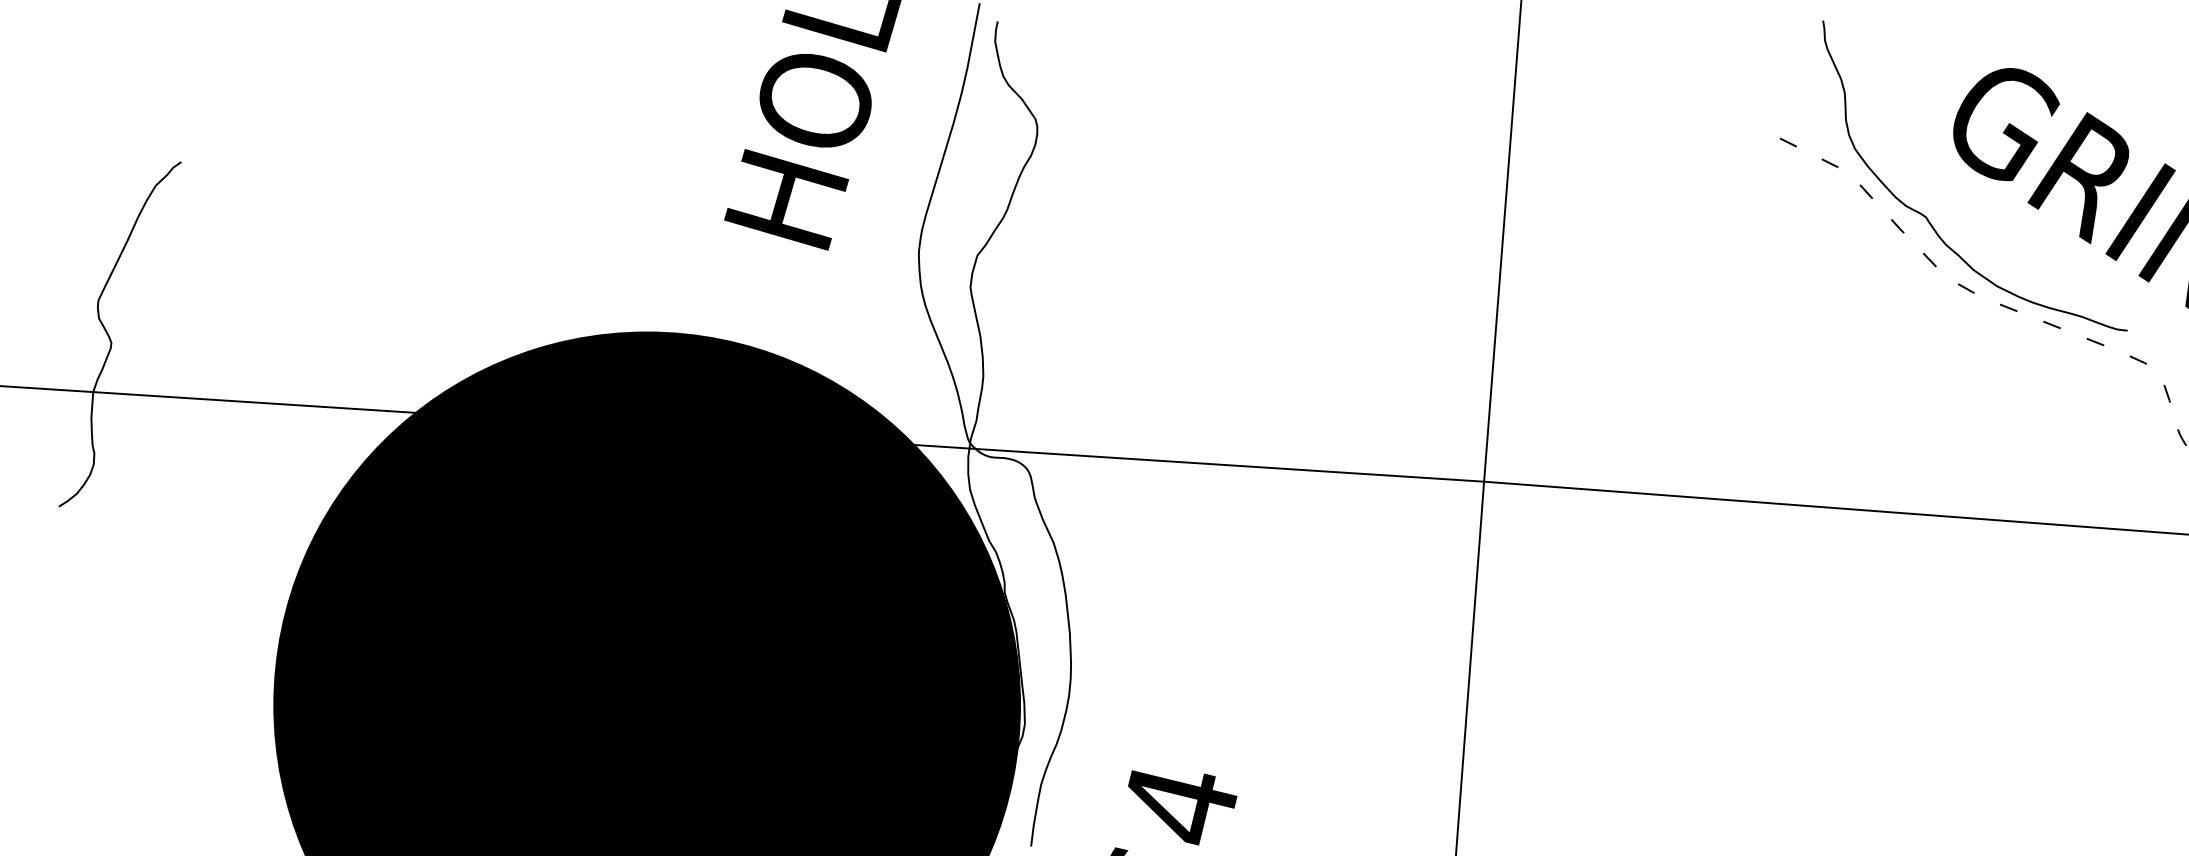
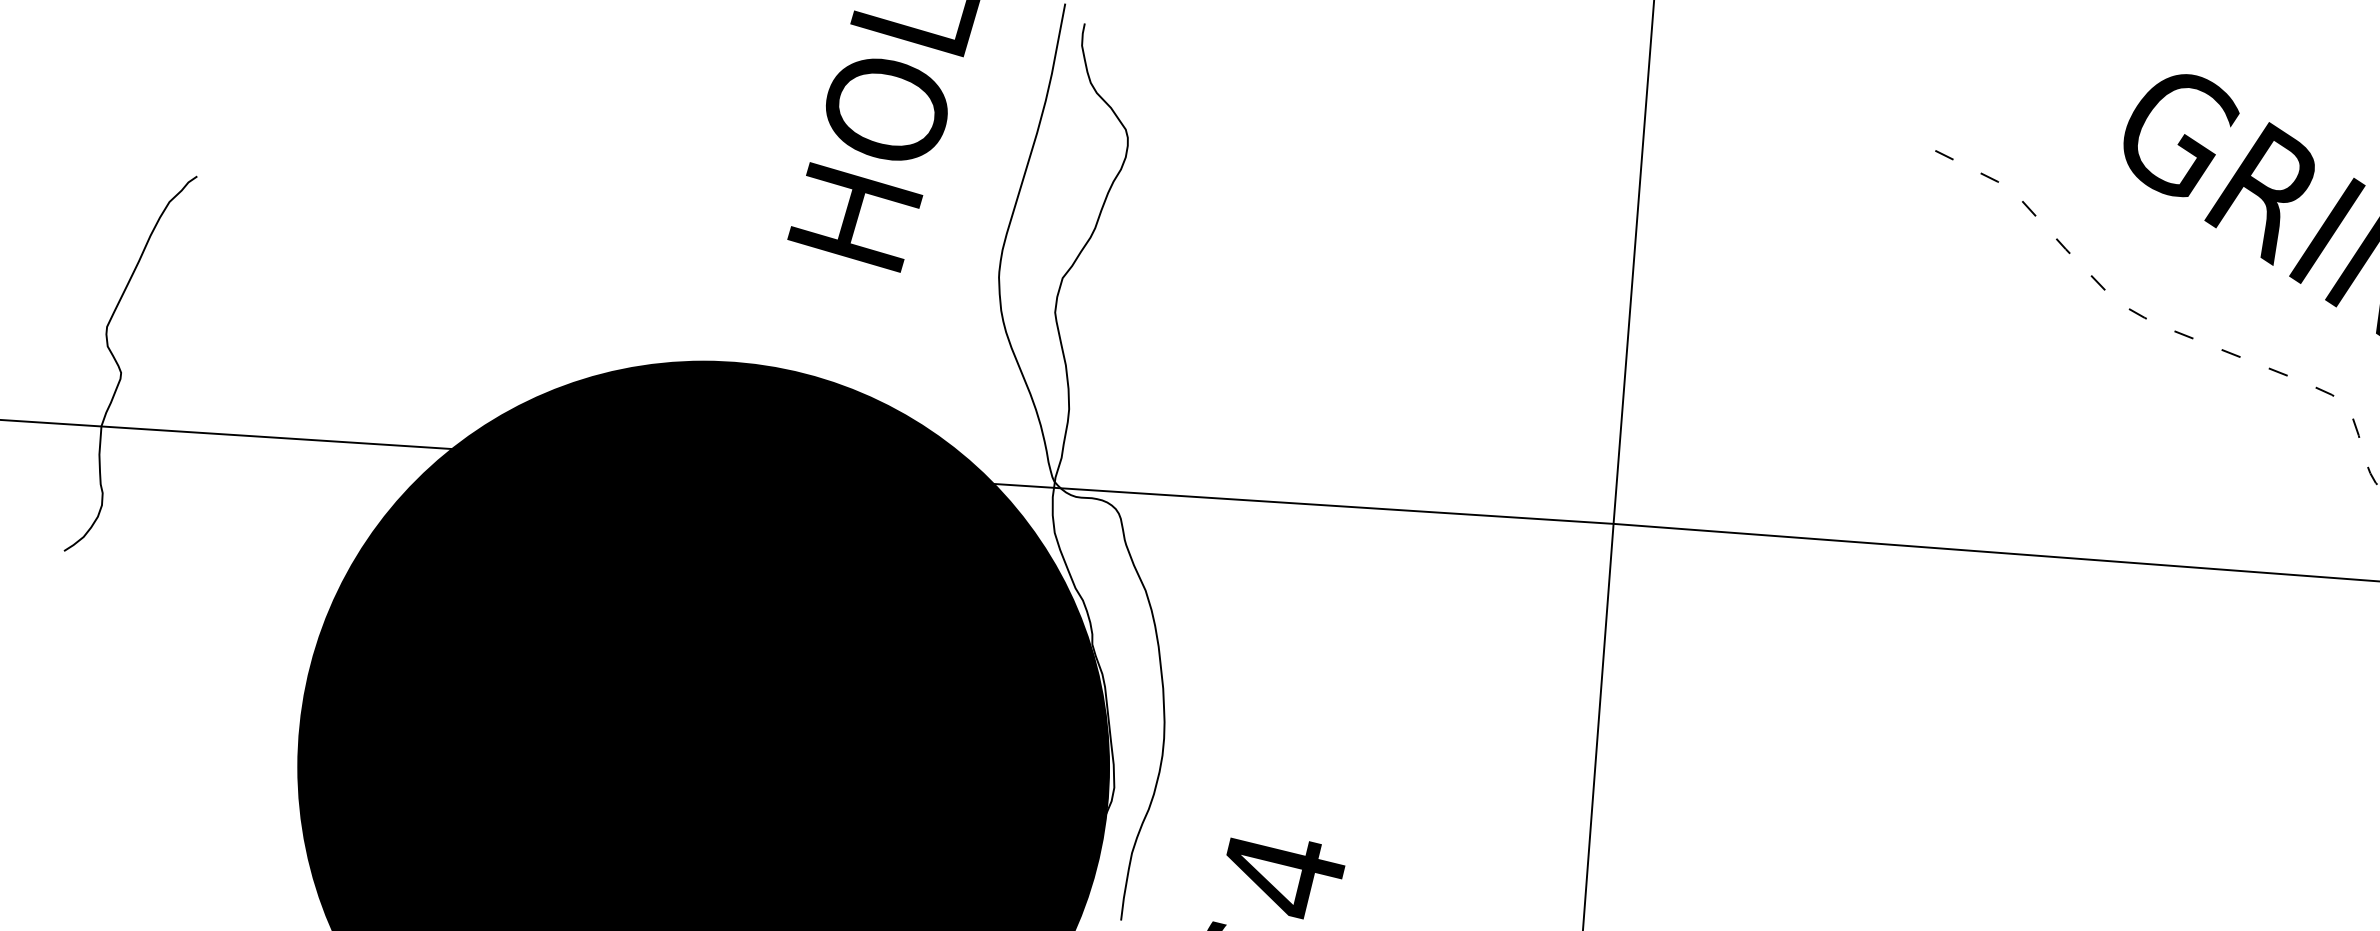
curve: (1927, 217) -> (2095, 236), removed

